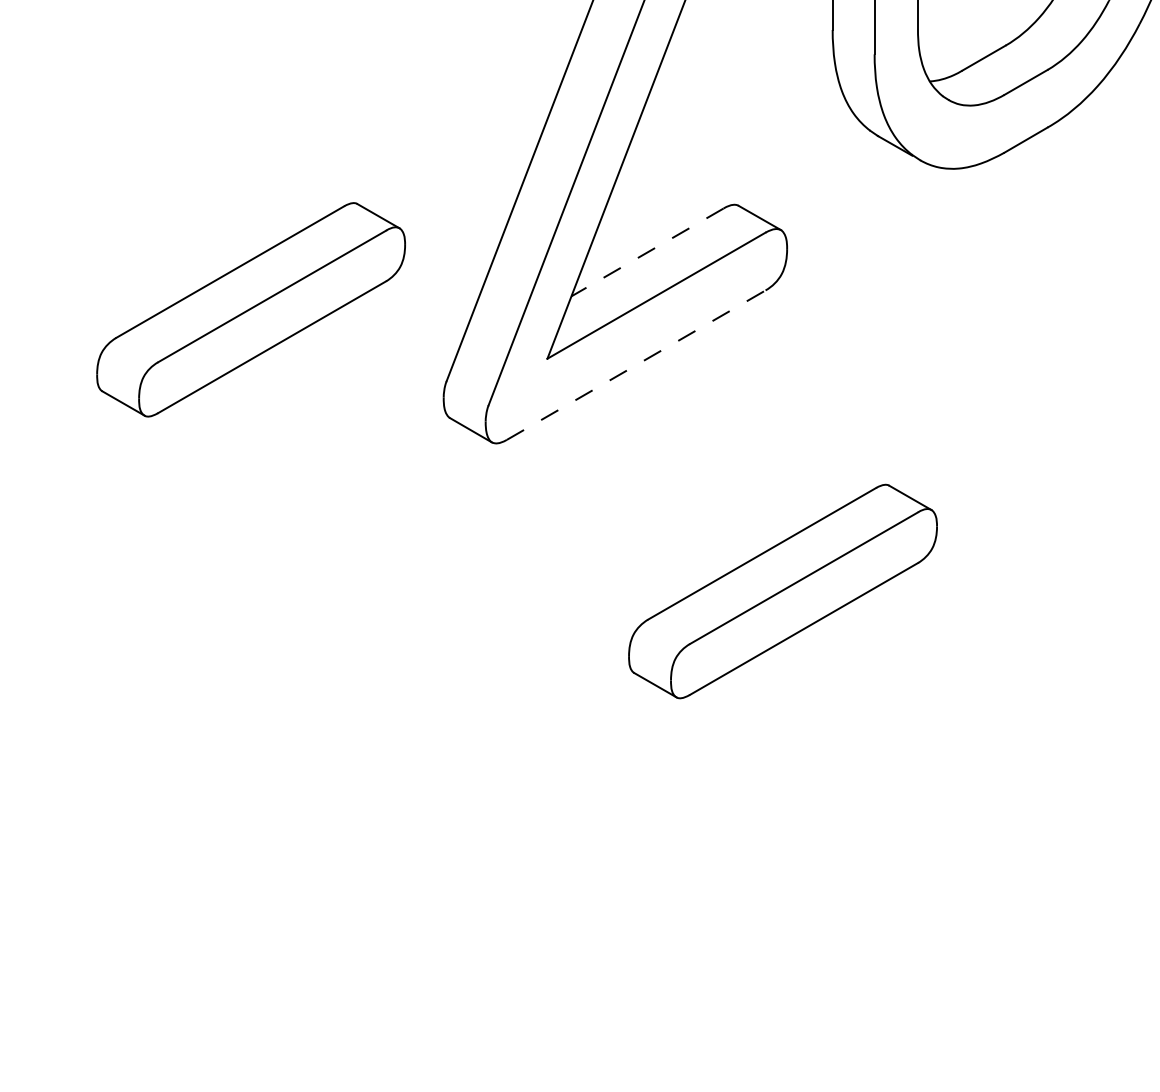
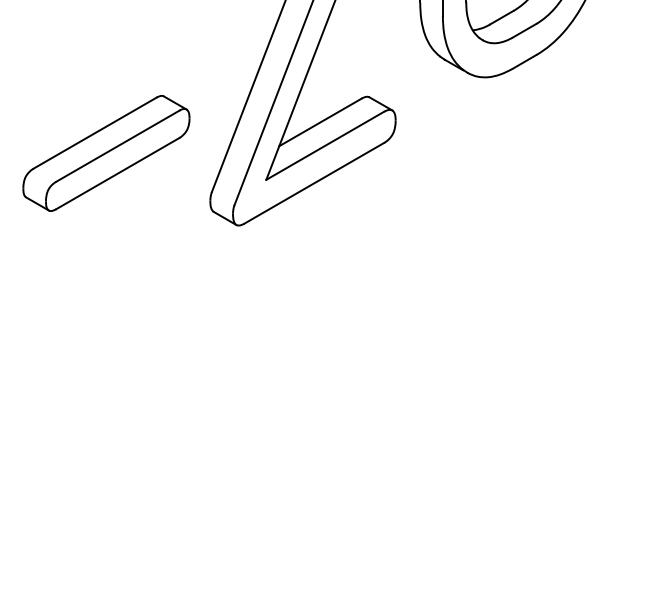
line: (645, 252) -> (319, 122), dashed -> solid
line: (636, 365) -> (314, 183), dashed -> solid
part: (783, 591) -> (393, 305), removed

